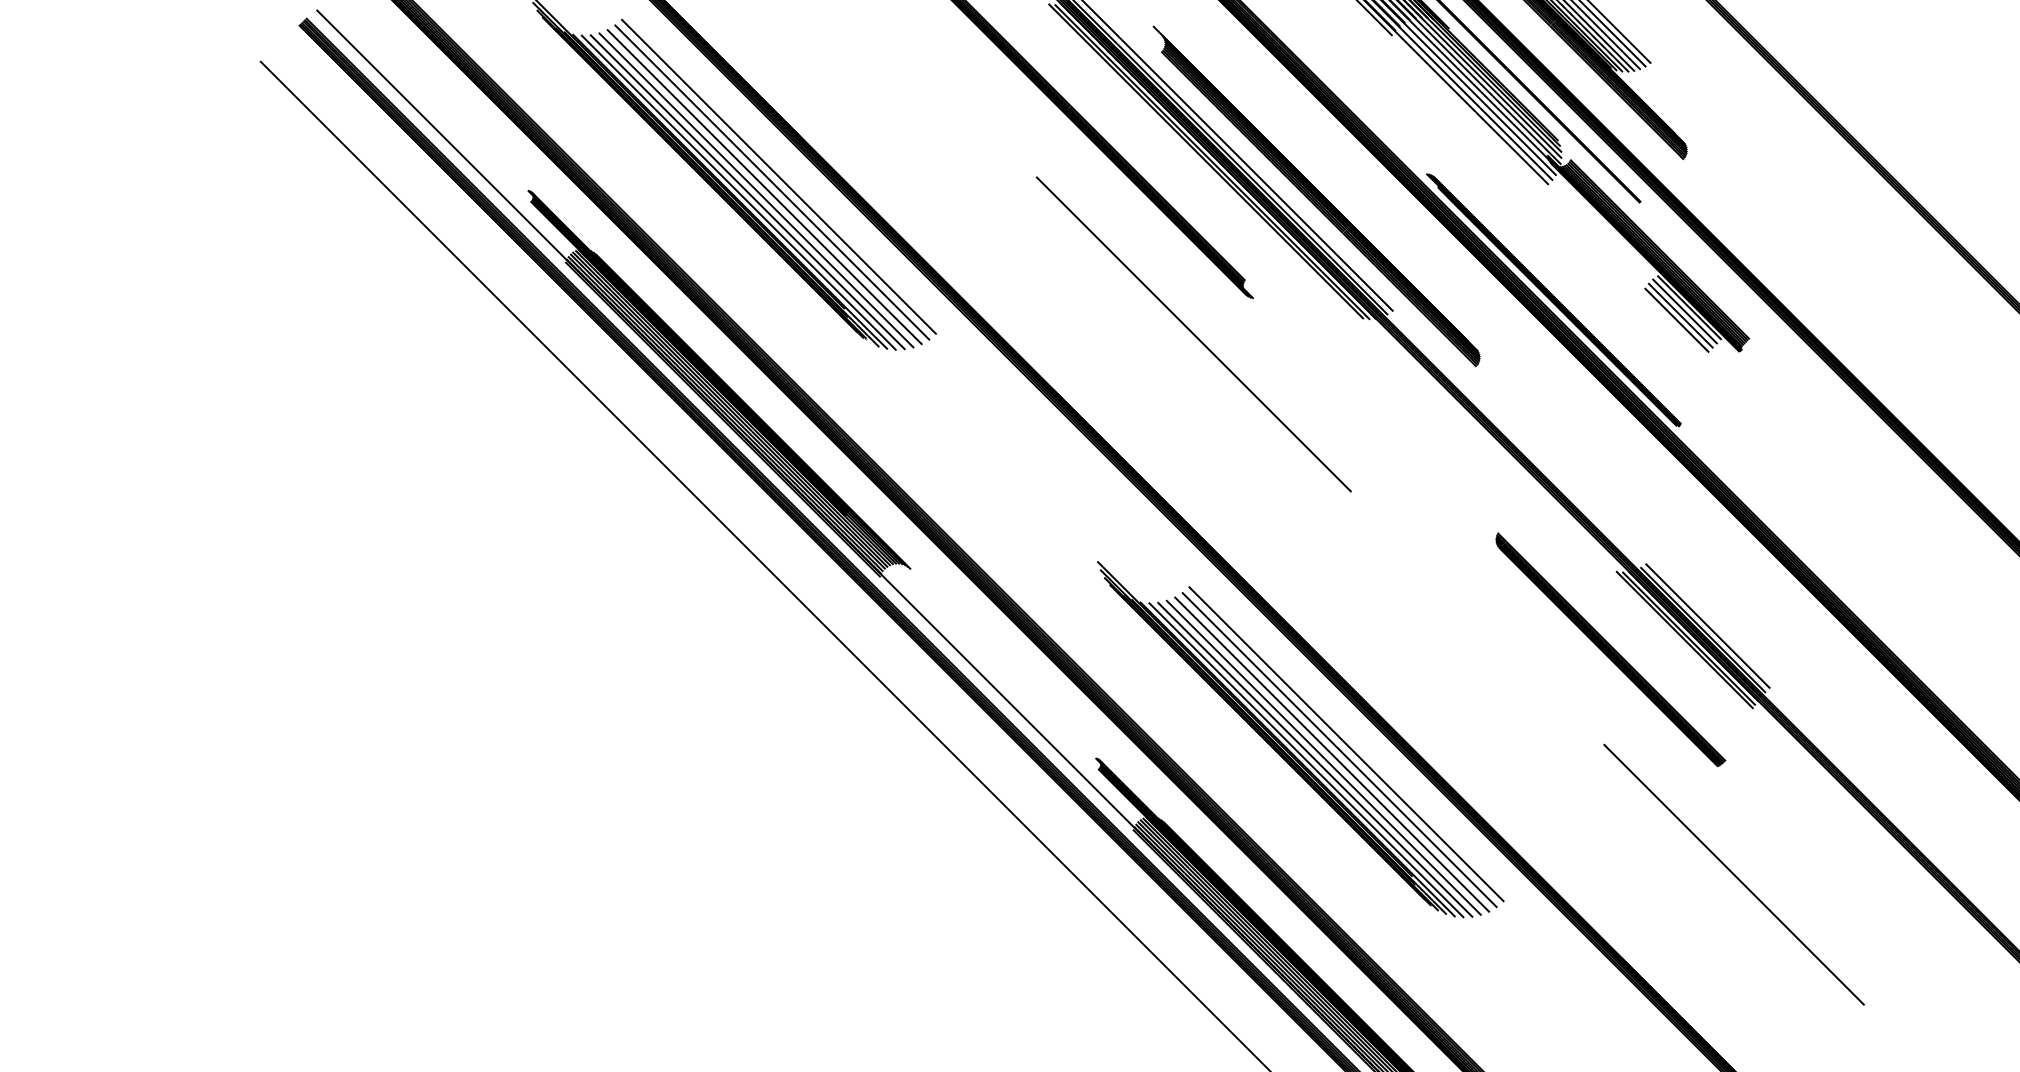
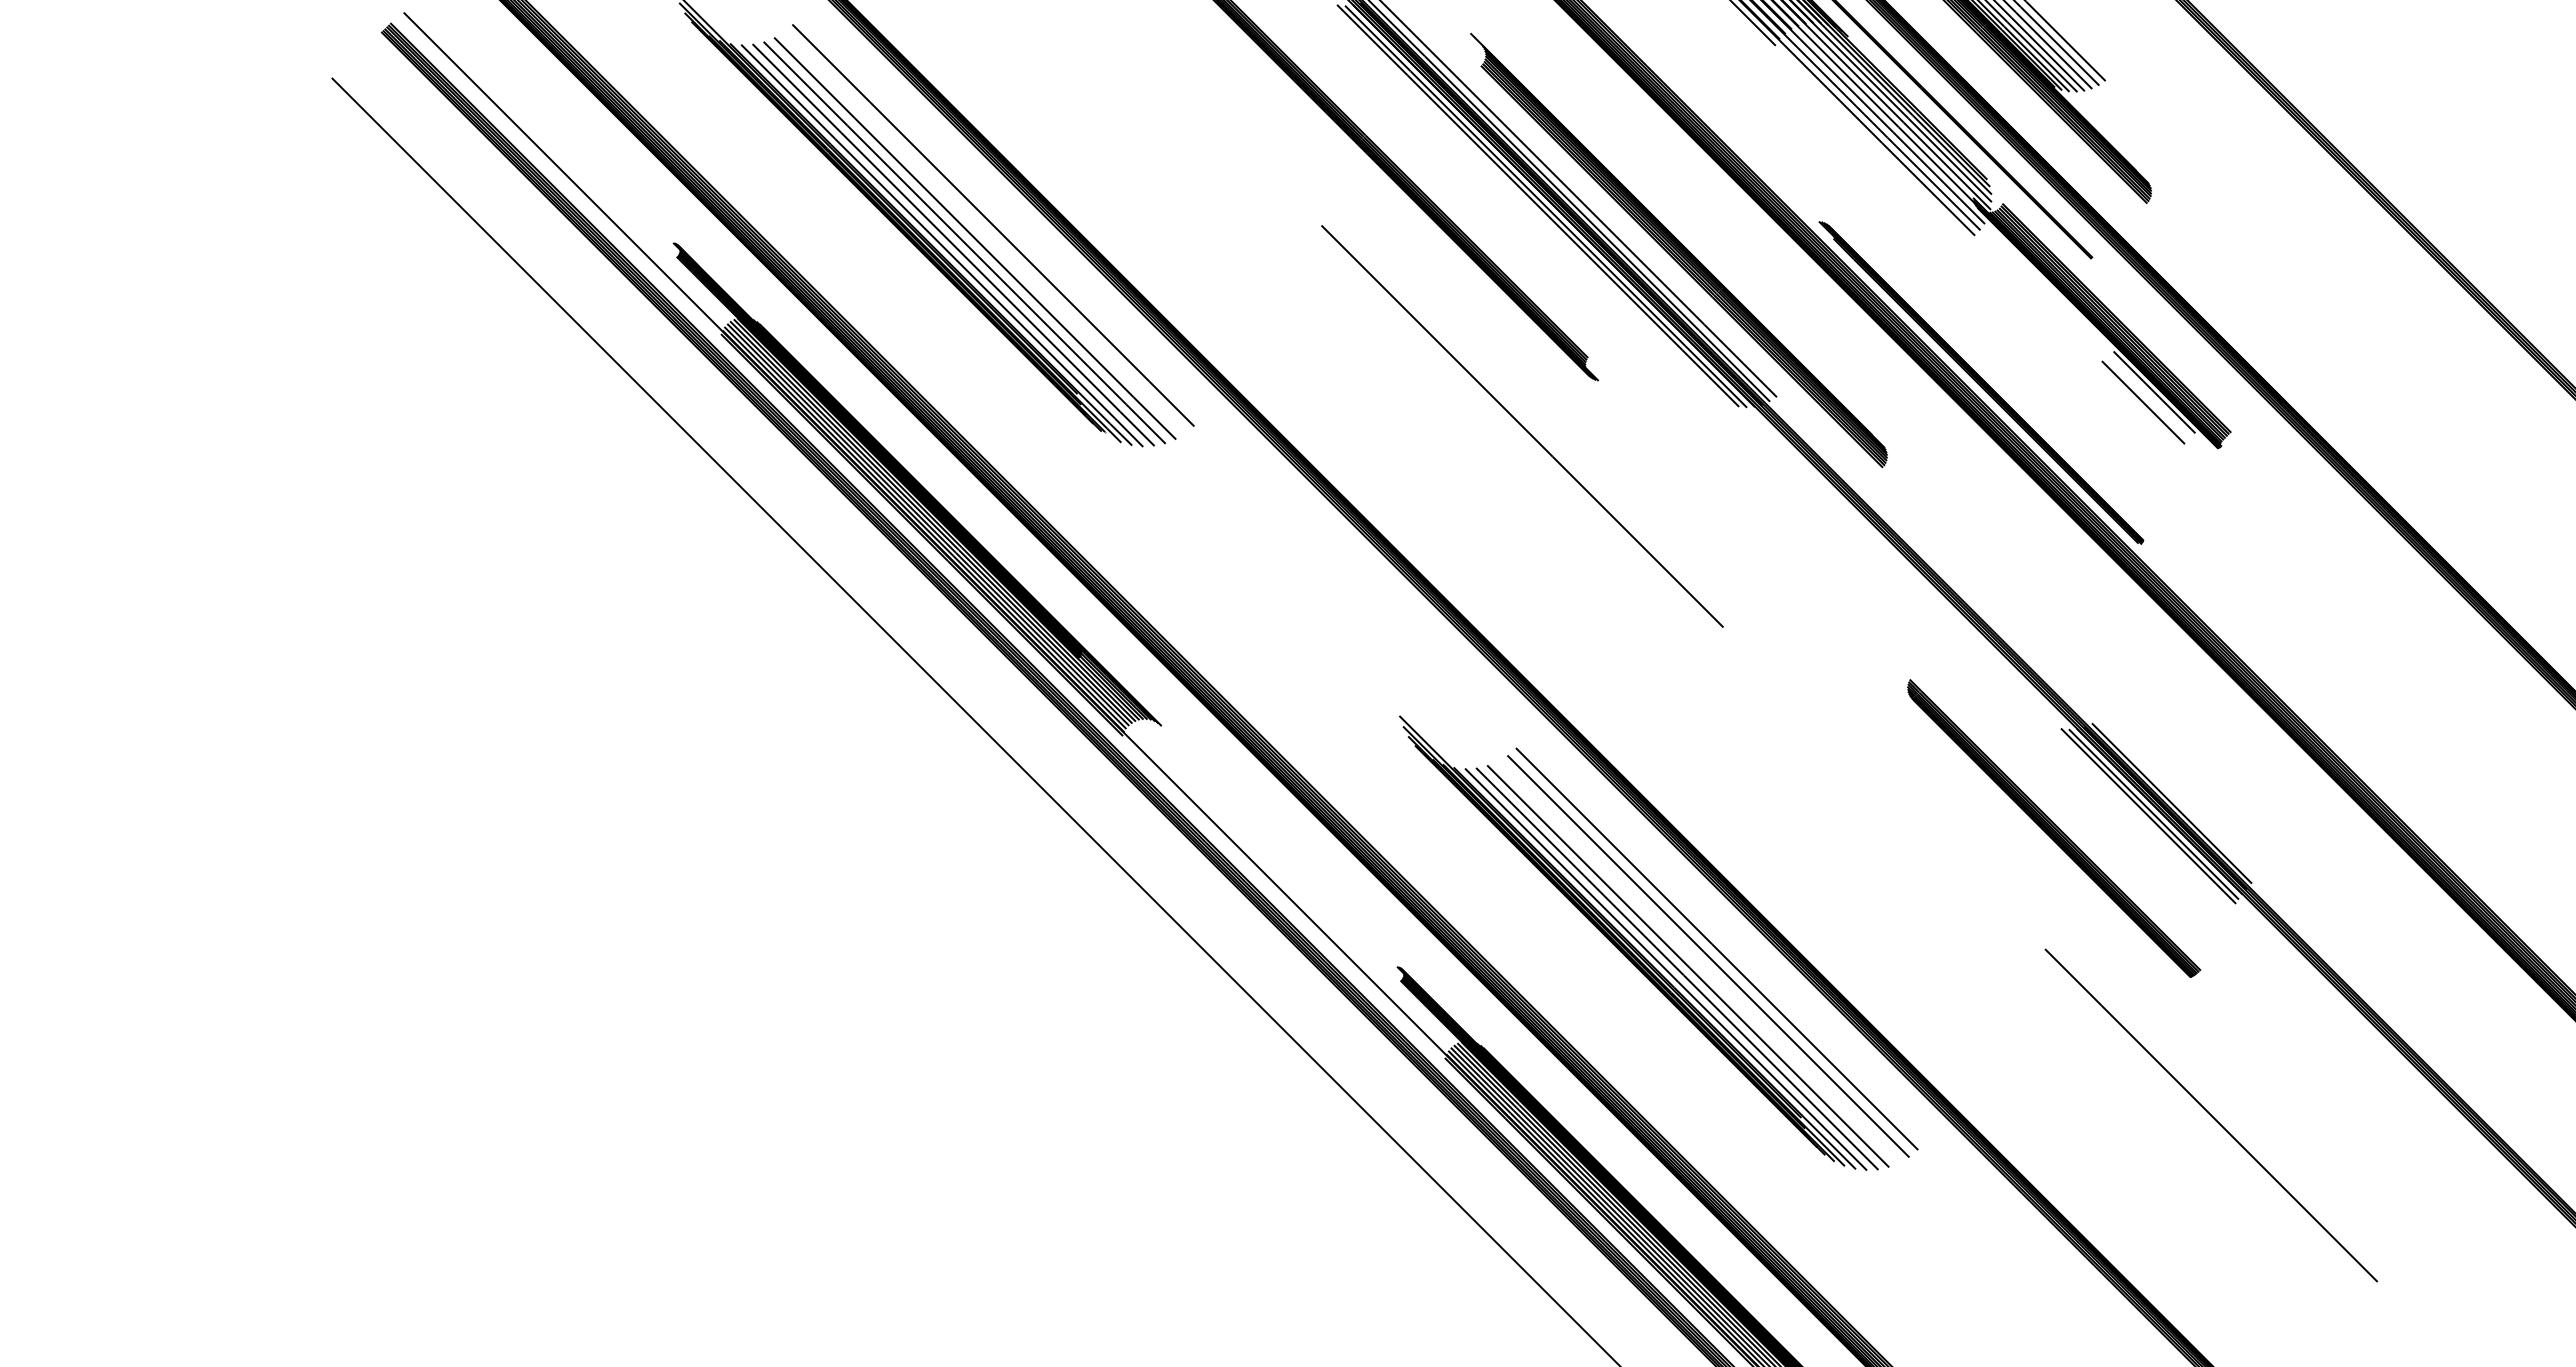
line: (771, 182) -> (984, 232), removed
line: (1684, 310) -> (2148, 396), removed
line: (1676, 320) -> (2138, 408), removed
line: (1707, 625) -> (2177, 797), removed
line: (1331, 754) -> (1698, 961), removed

